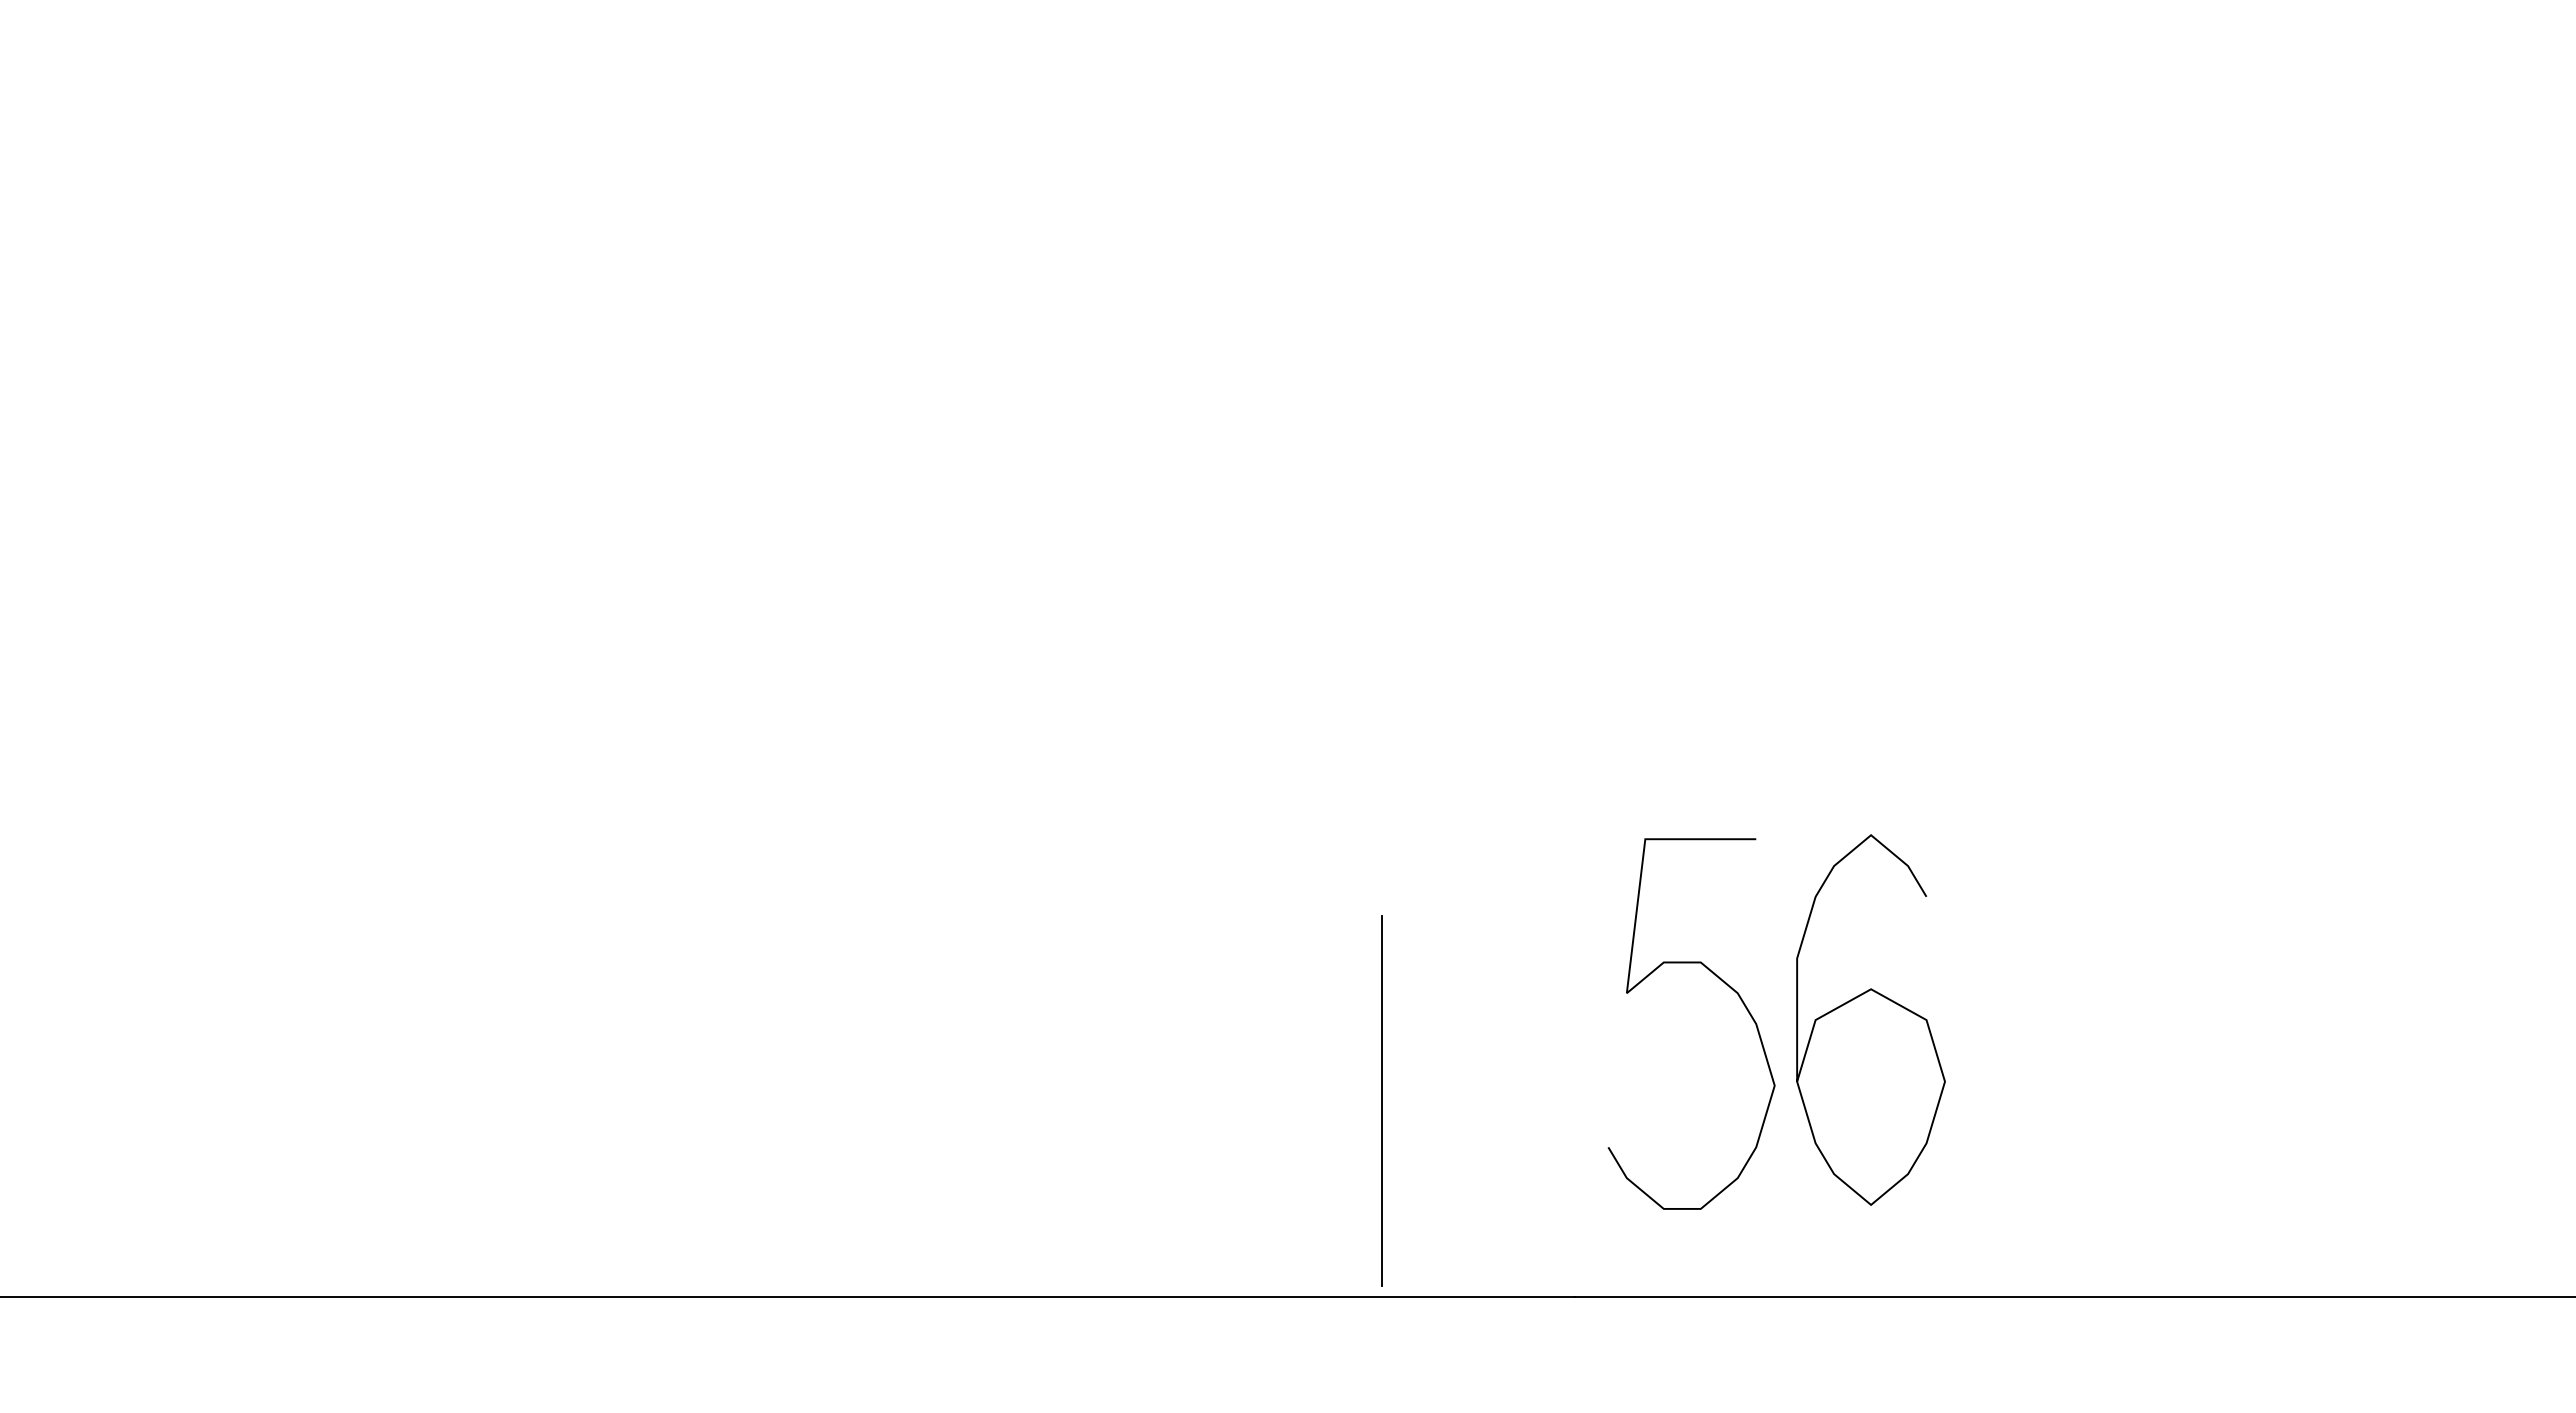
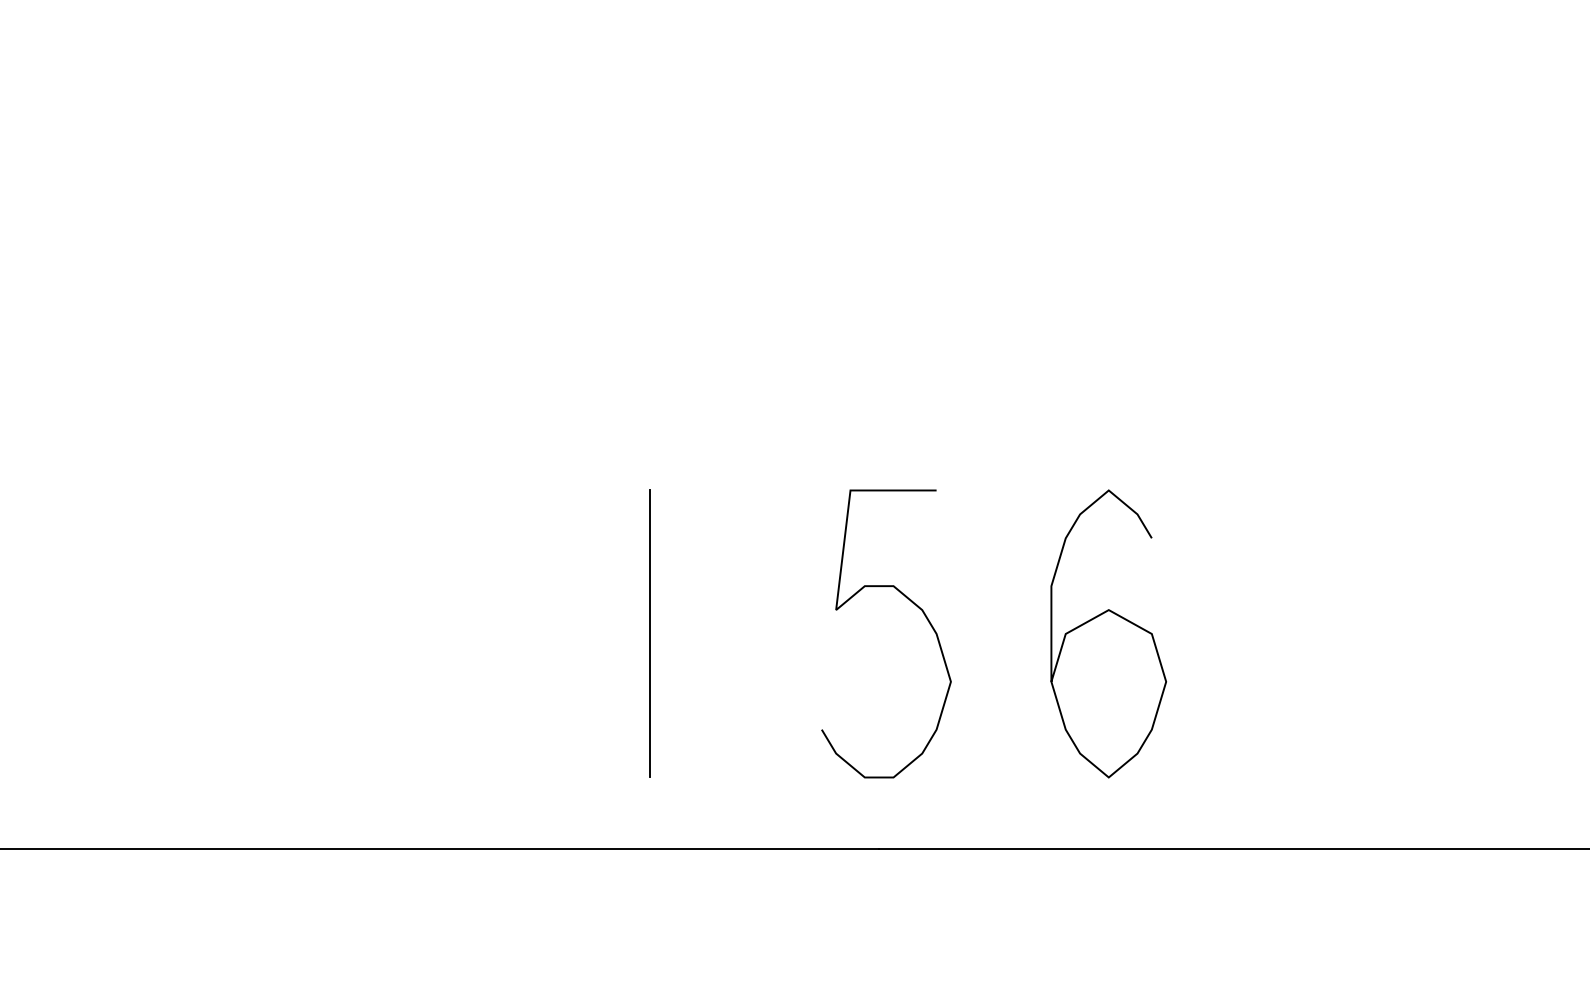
curve: (1726, 985) -> (913, 604), moved
line: (1381, 1100) -> (649, 633), moved

